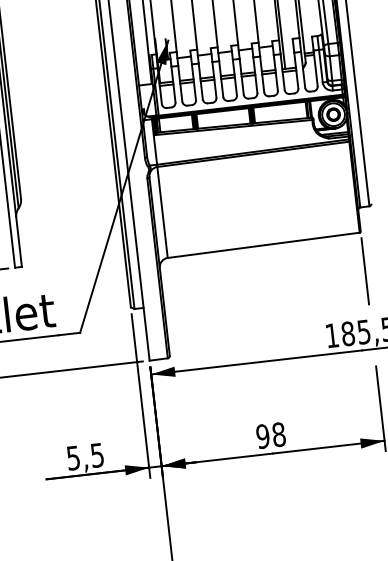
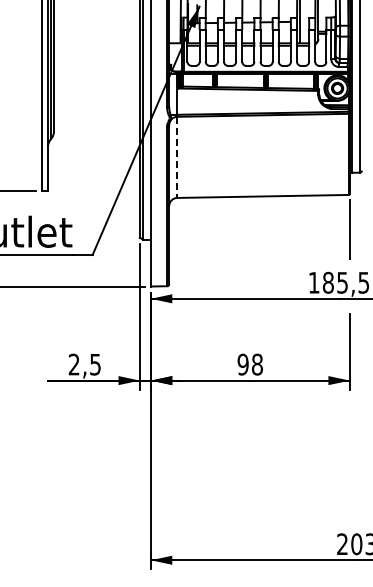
line: (162, 212) -> (177, 157), solid -> dashed
text: (72, 458) -> (73, 364), 5,5 -> 2,5

